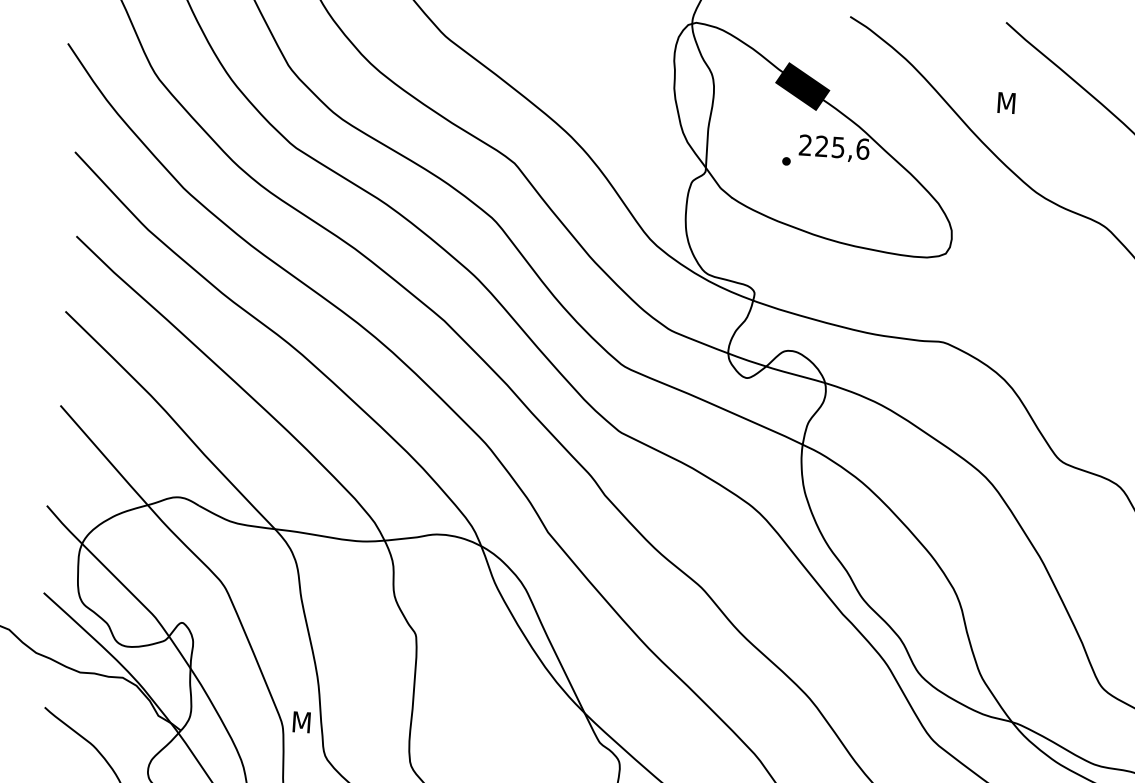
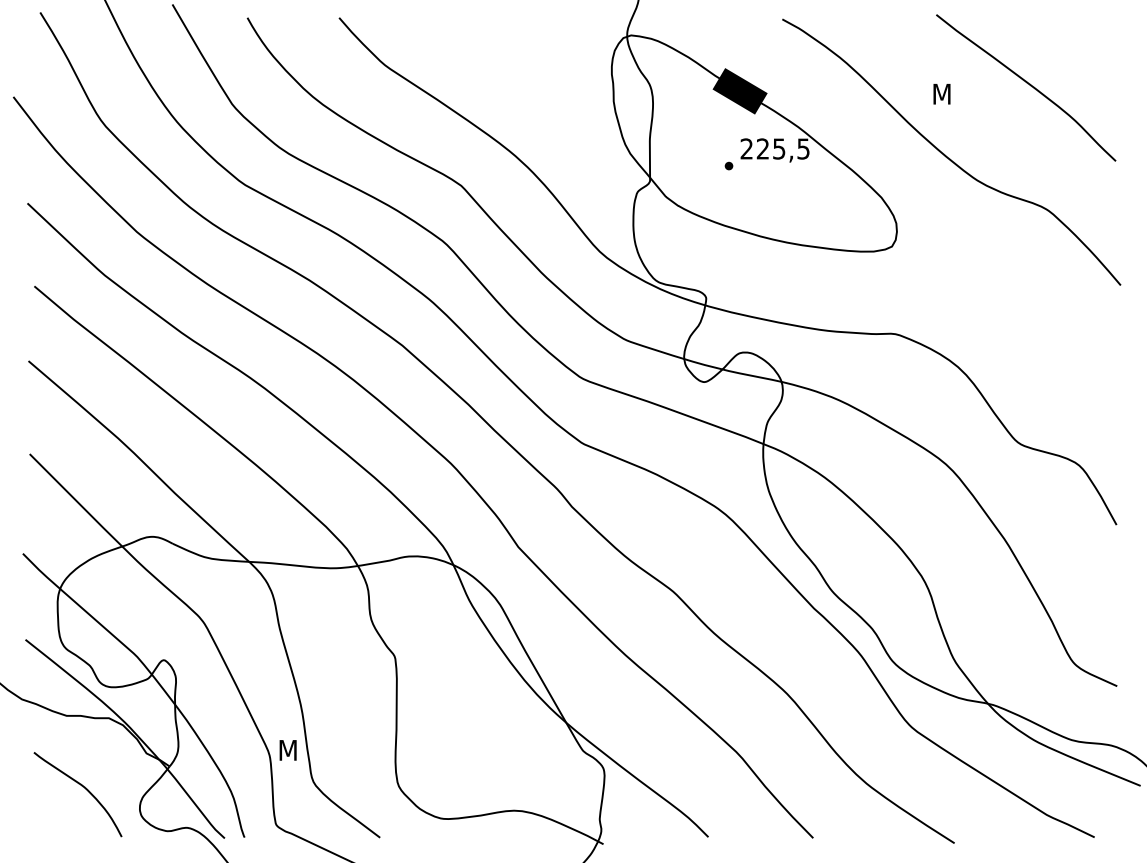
text: (862, 148) -> (803, 148), 225,6 -> 225,5

